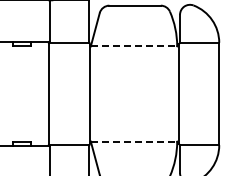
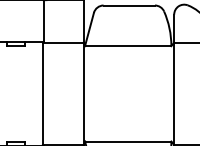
line: (134, 46) -> (128, 46), dashed -> solid
line: (134, 141) -> (128, 141), dashed -> solid

